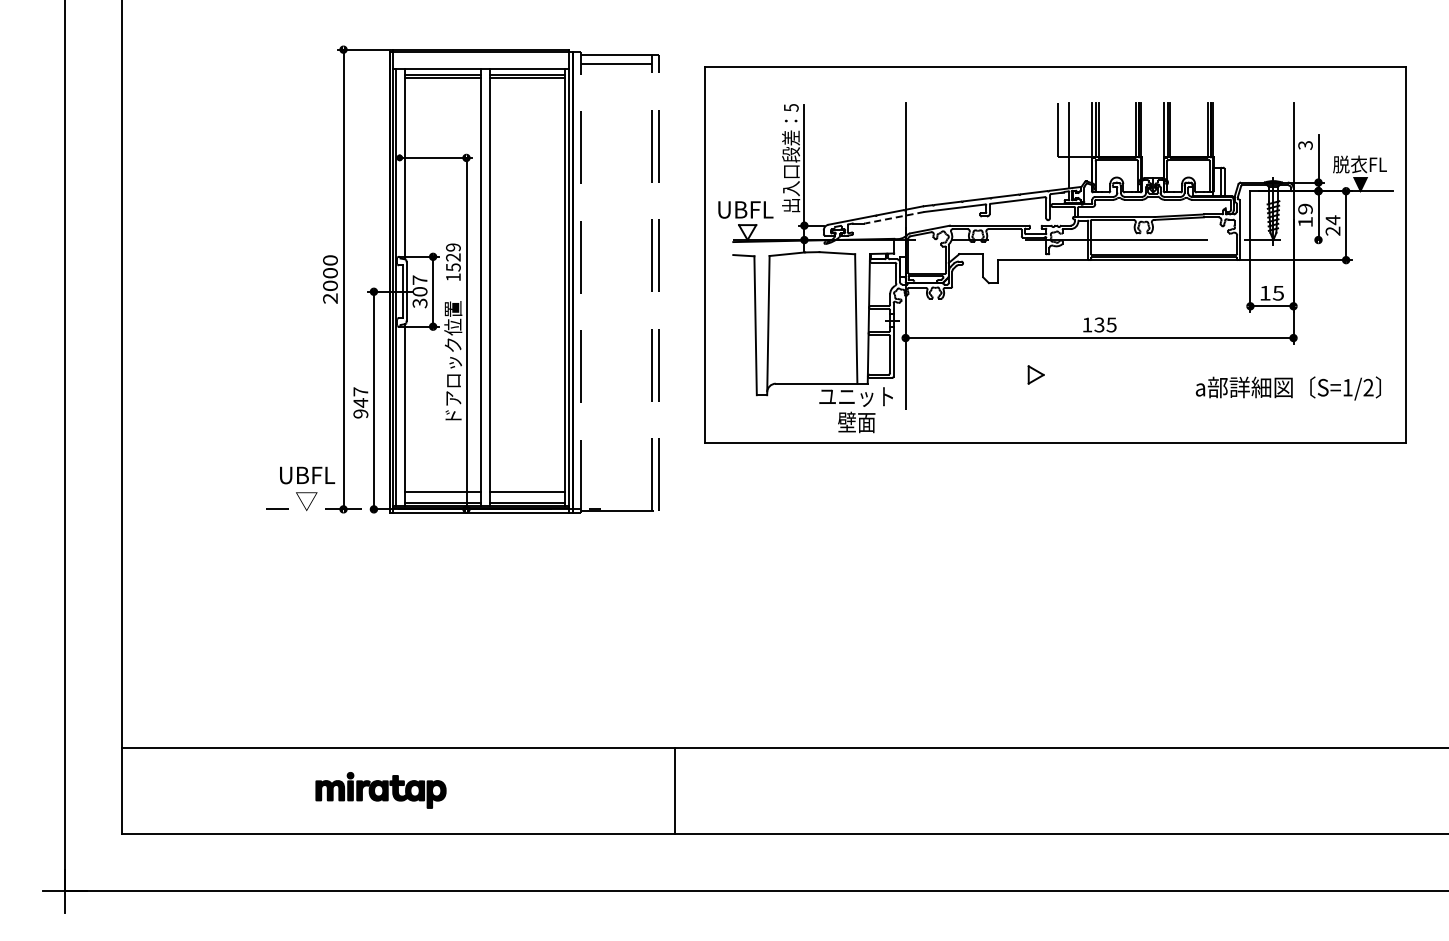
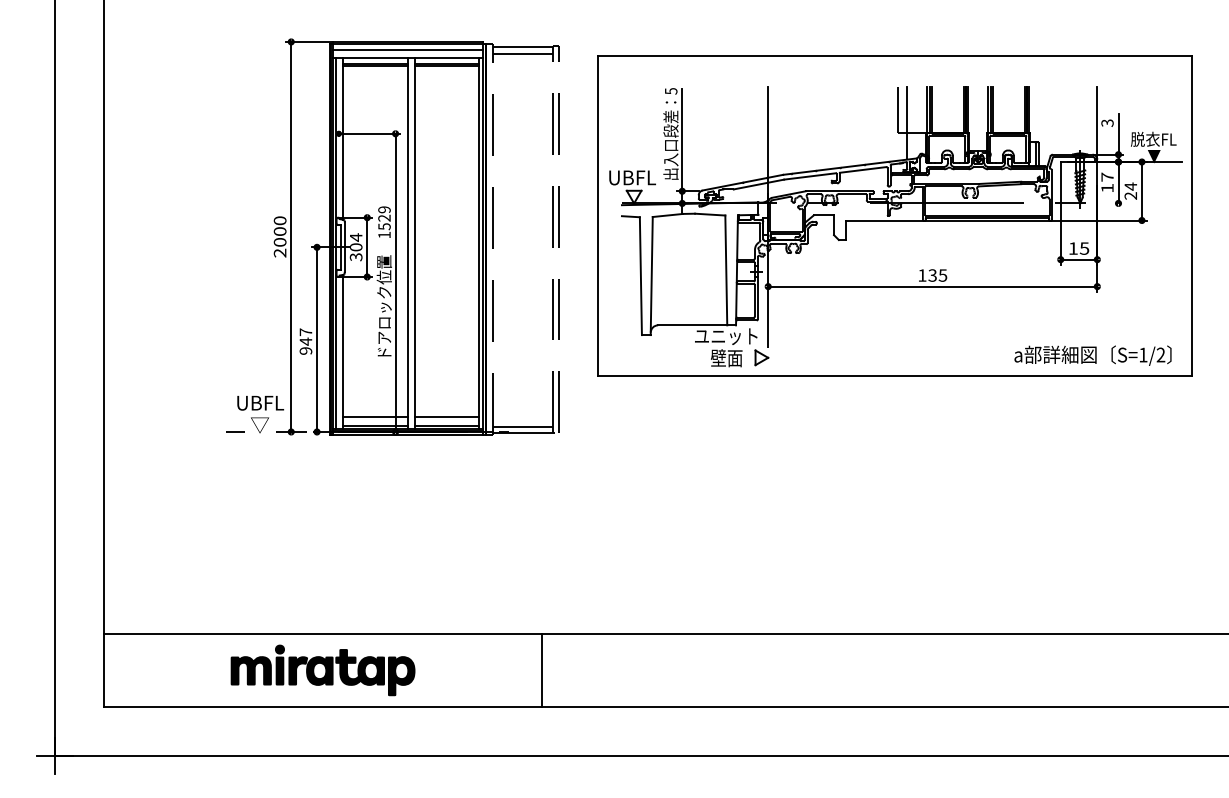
line: (481, 59) -> (408, 50), added
text: (1305, 208) -> (1107, 176), 19 -> 17
line: (894, 217) -> (758, 184), dashed -> solid
text: (419, 280) -> (355, 237), 307 -> 304
part: (1035, 374) -> (761, 357), moved
text: (1287, 388) -> (1092, 355), moved
line: (616, 502) -> (522, 426), added
part: (380, 790) -> (322, 670), size x1.67
line: (674, 790) -> (542, 670), moved

